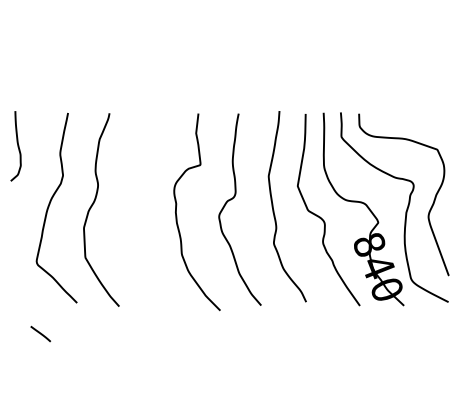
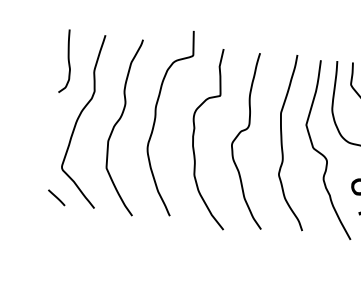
curve: (17, 146) -> (68, 61), moved
curve: (133, 199) -> (156, 120), added
line: (40, 333) -> (56, 197), moved

